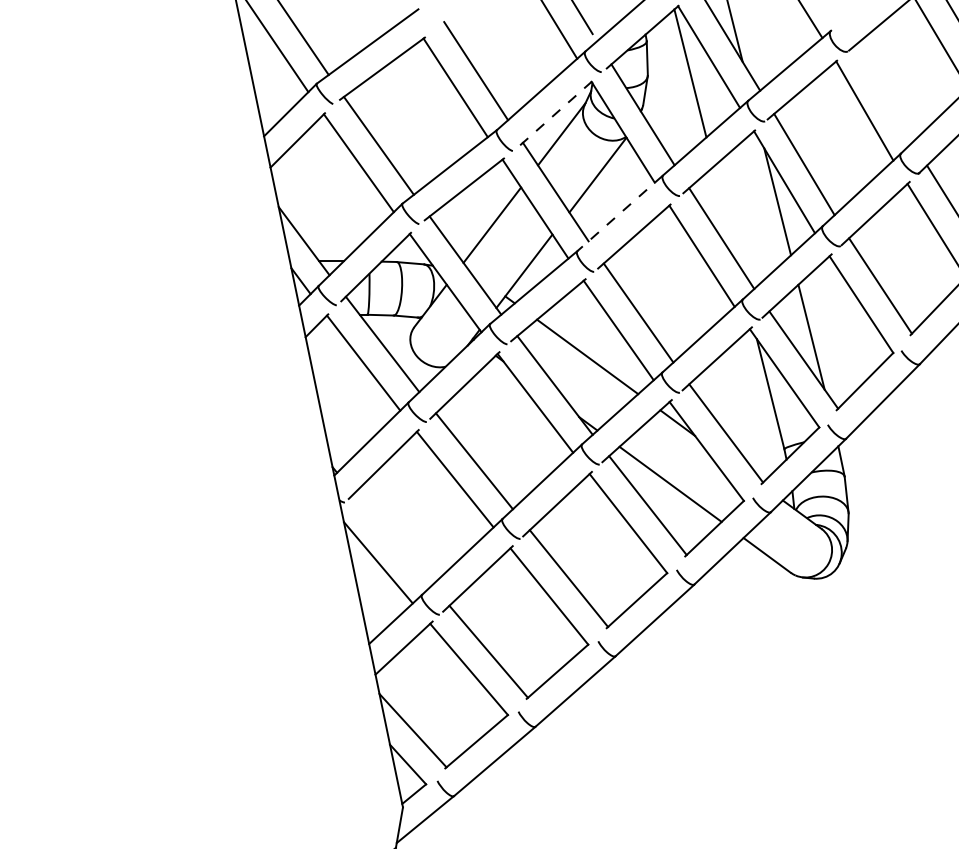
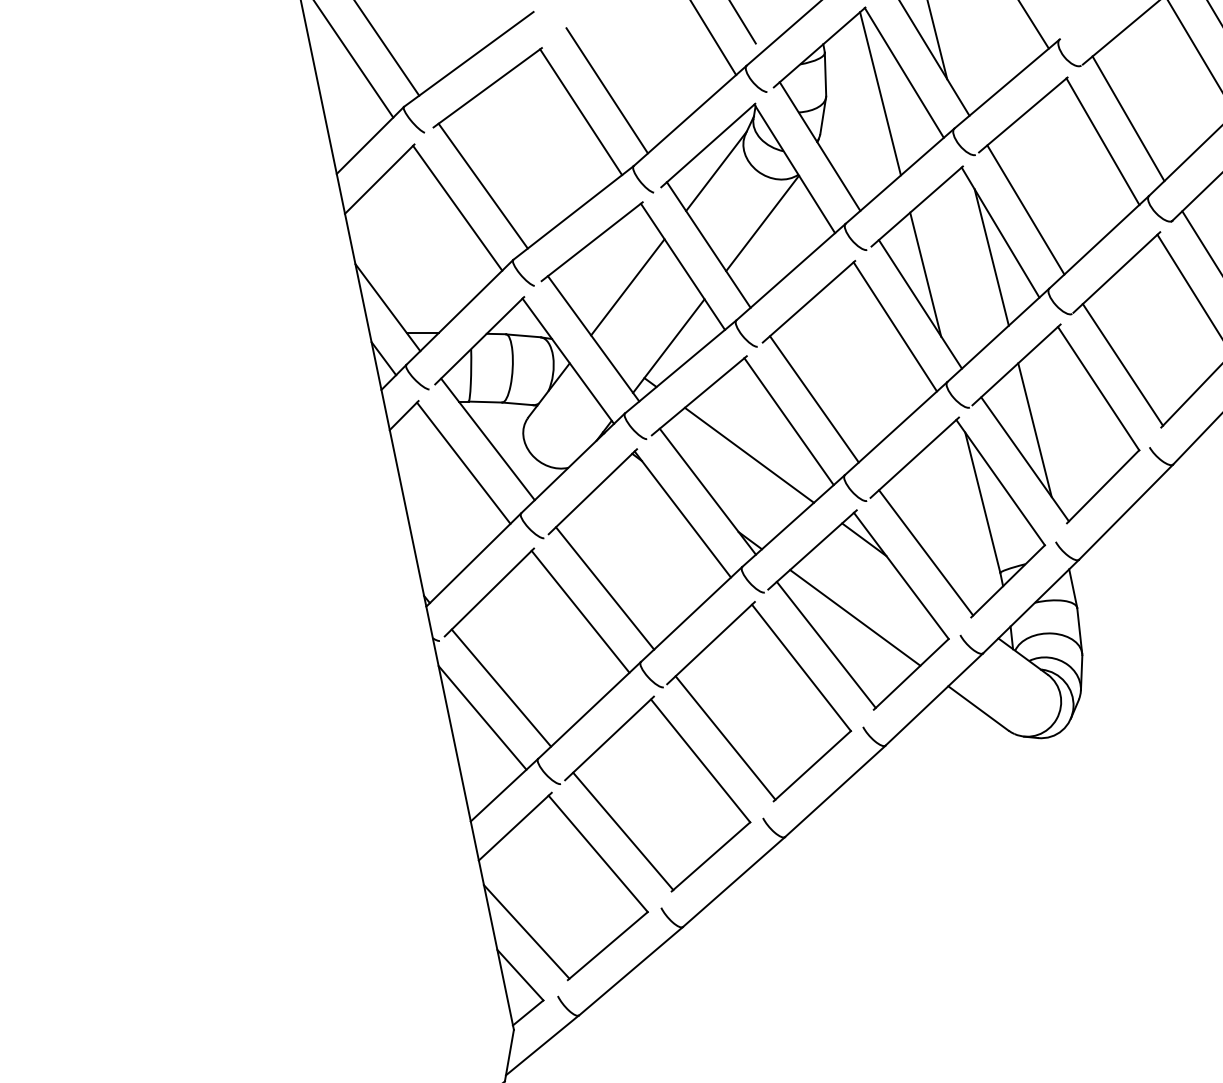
line: (884, 92) -> (1128, 118), added
line: (555, 114) -> (708, 146), dashed -> solid
line: (619, 213) -> (790, 272), dashed -> solid
line: (725, 214) -> (925, 273), added
line: (393, 539) -> (501, 688), added

